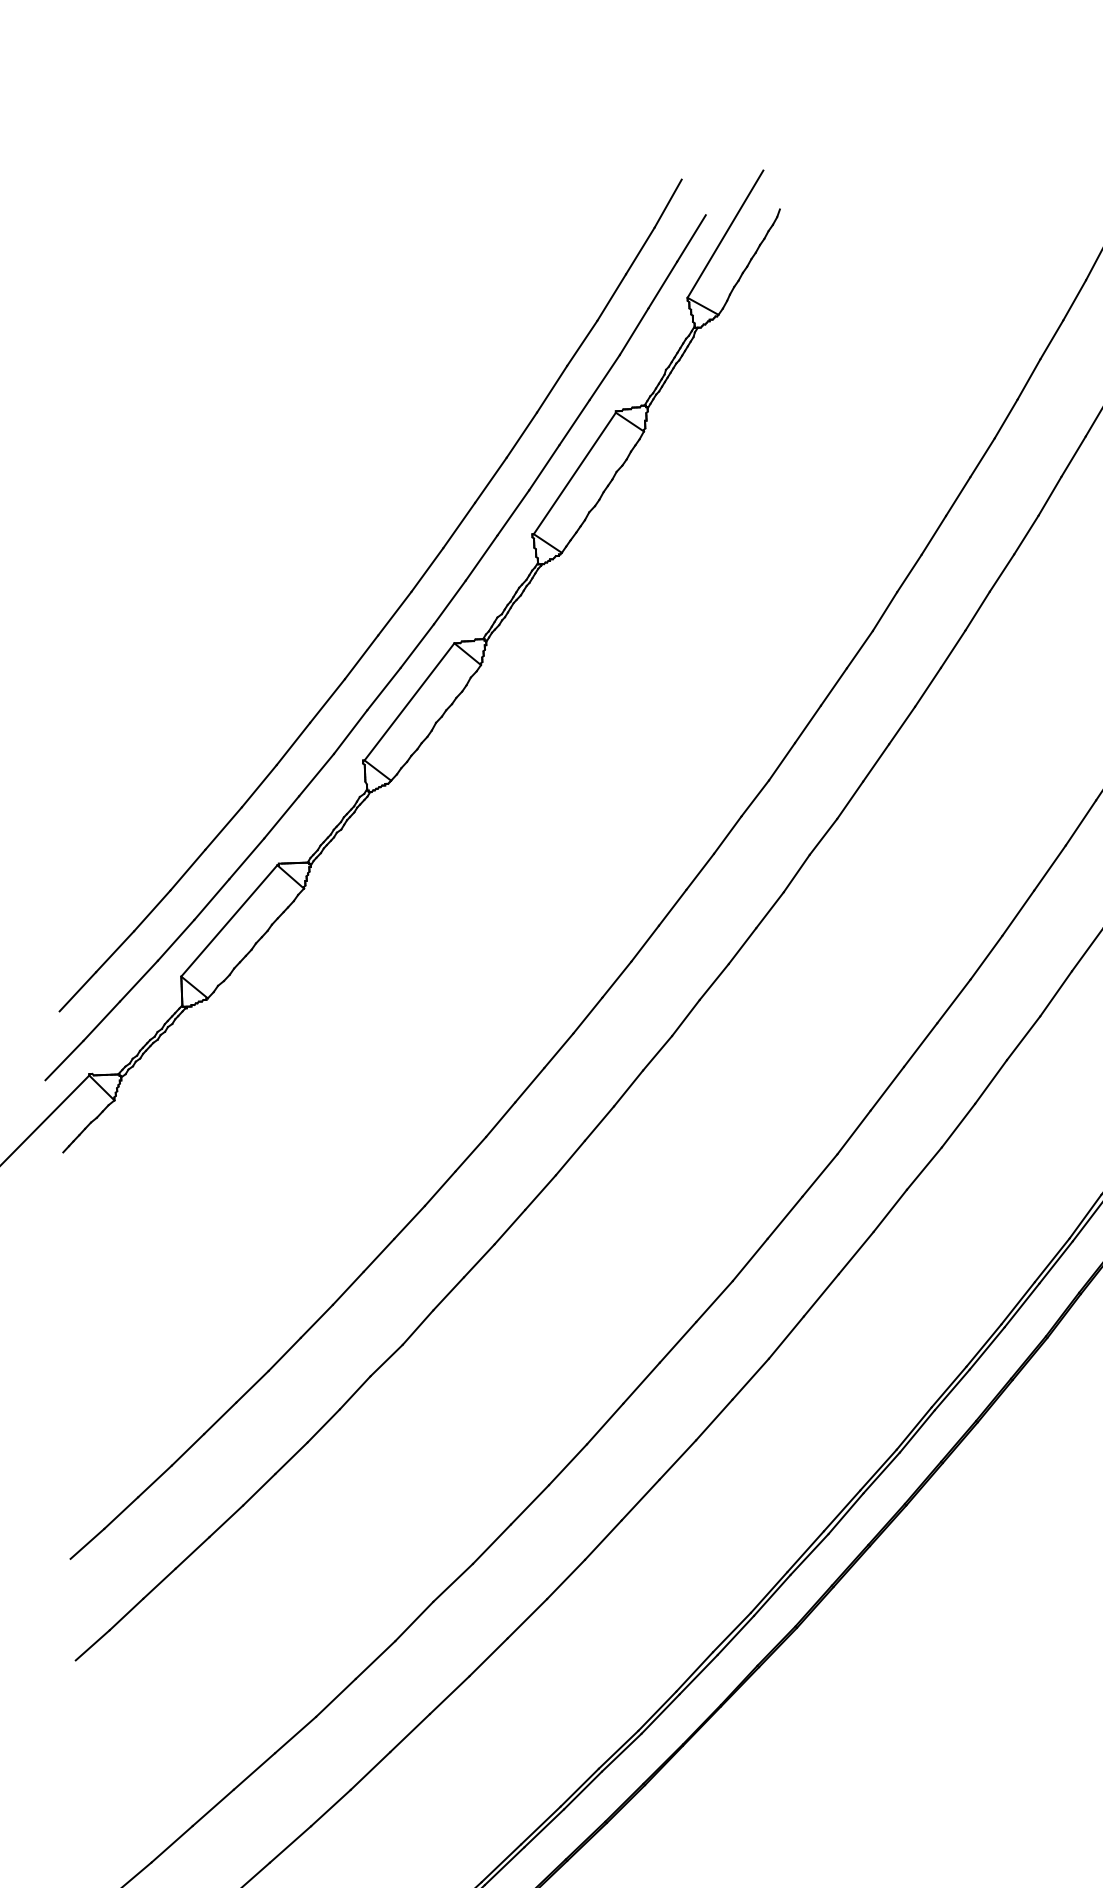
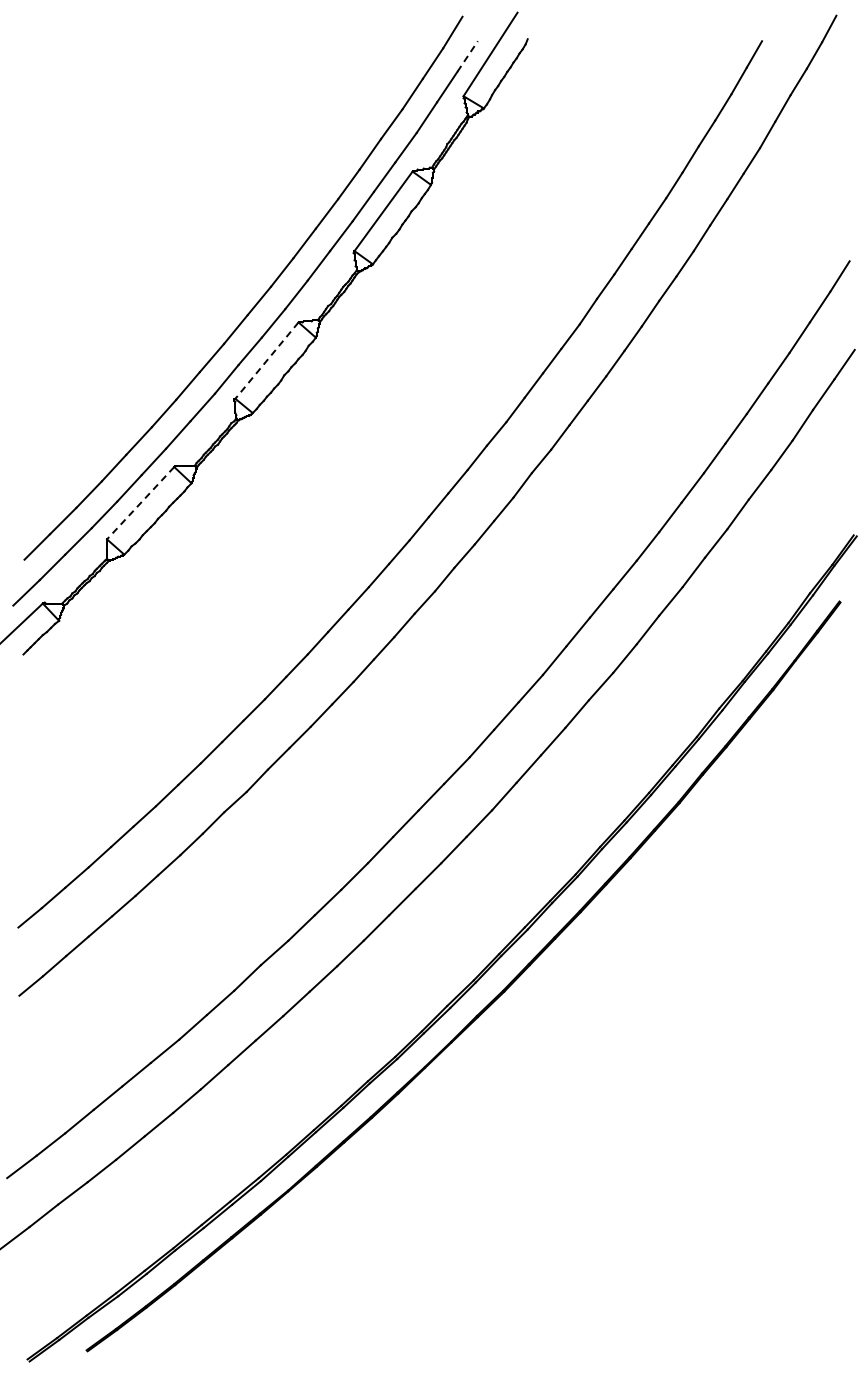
line: (691, 238) -> (467, 56), solid -> dashed
line: (408, 701) -> (266, 360), solid -> dashed
line: (229, 921) -> (140, 503), solid -> dashed

